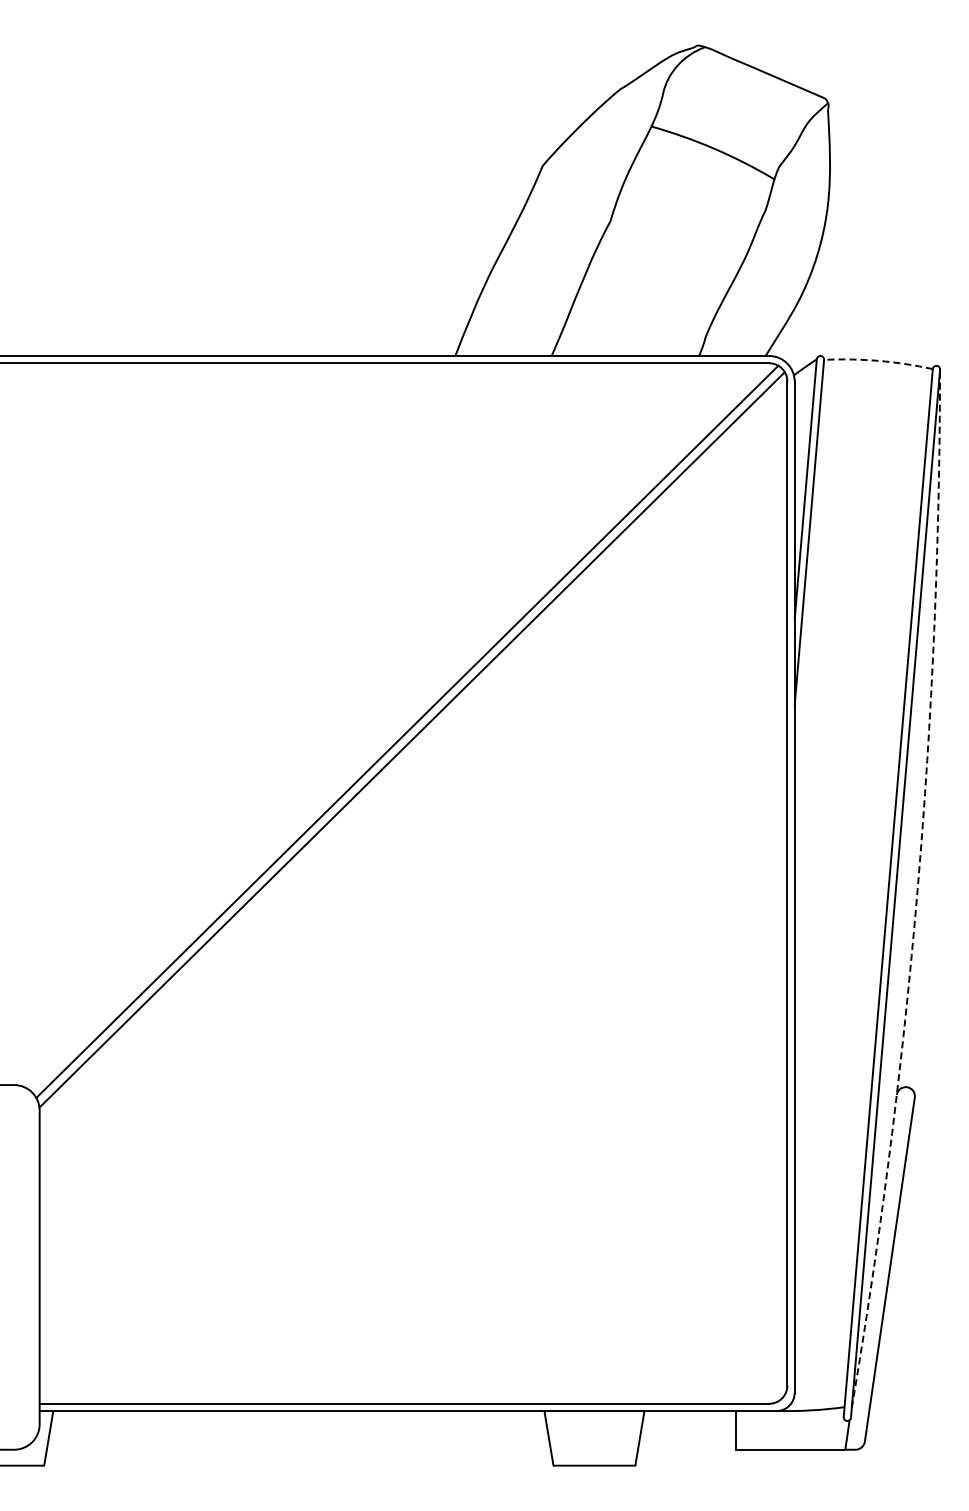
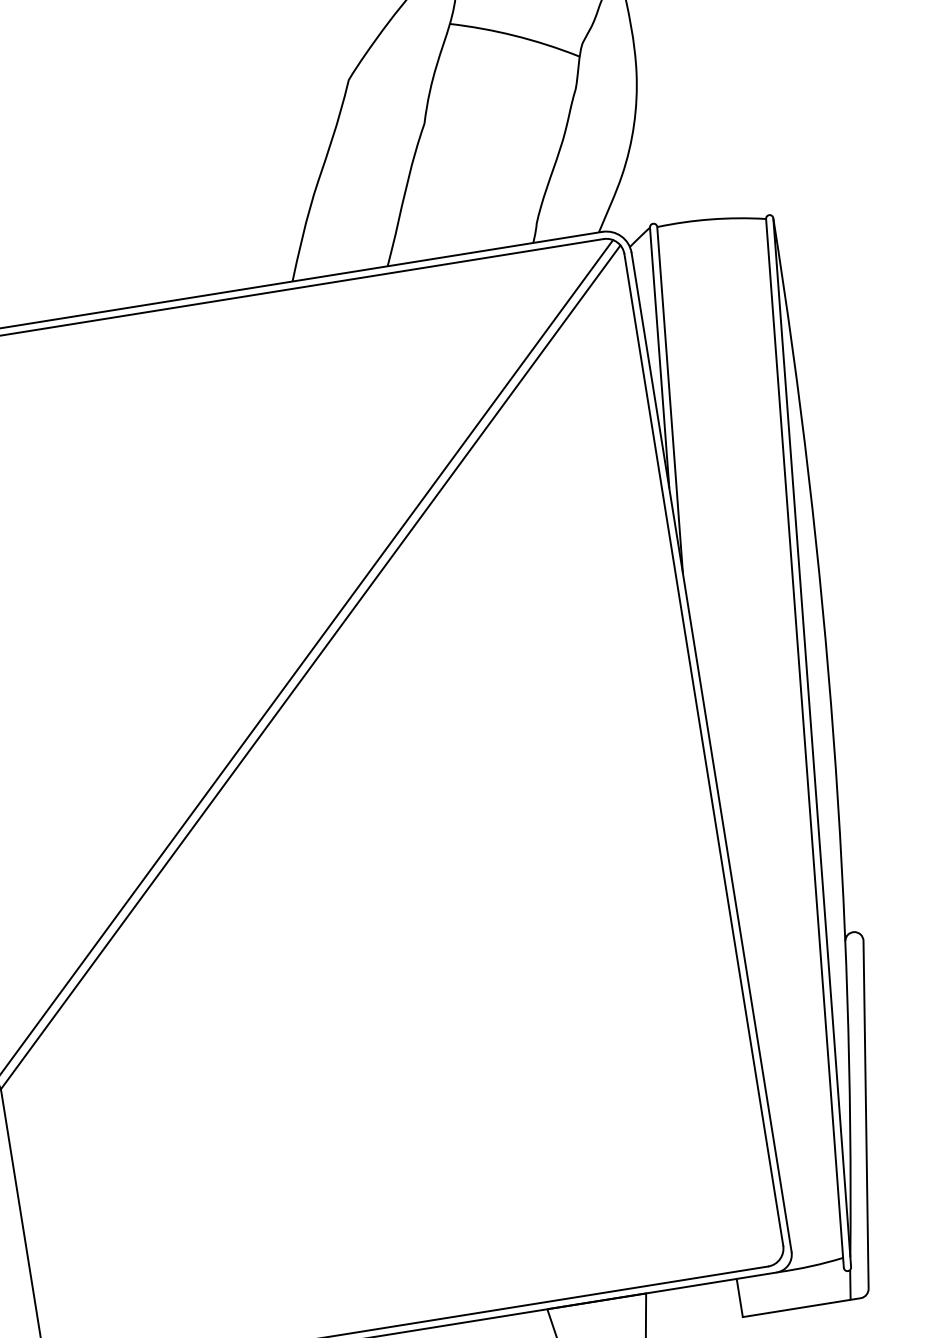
arc: (878, 360) -> (711, 219), dashed -> solid
arc: (917, 890) -> (833, 736), dashed -> solid

